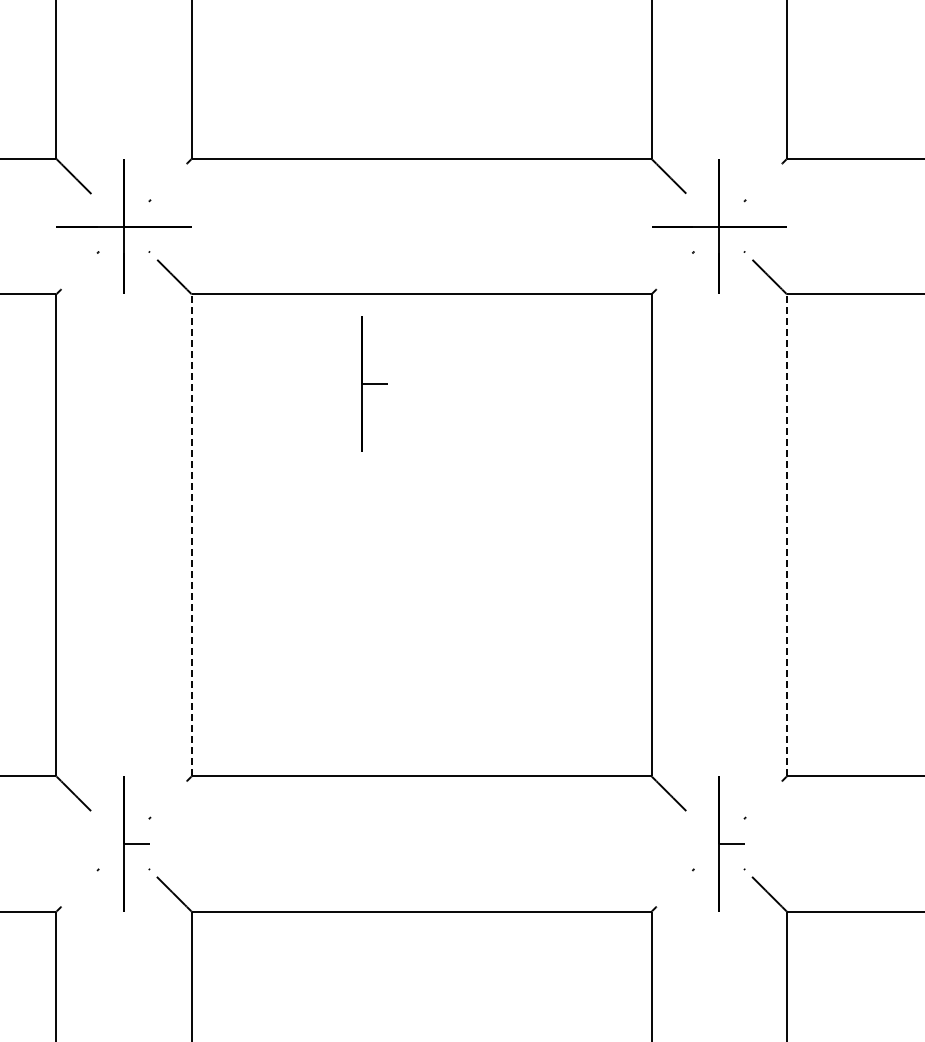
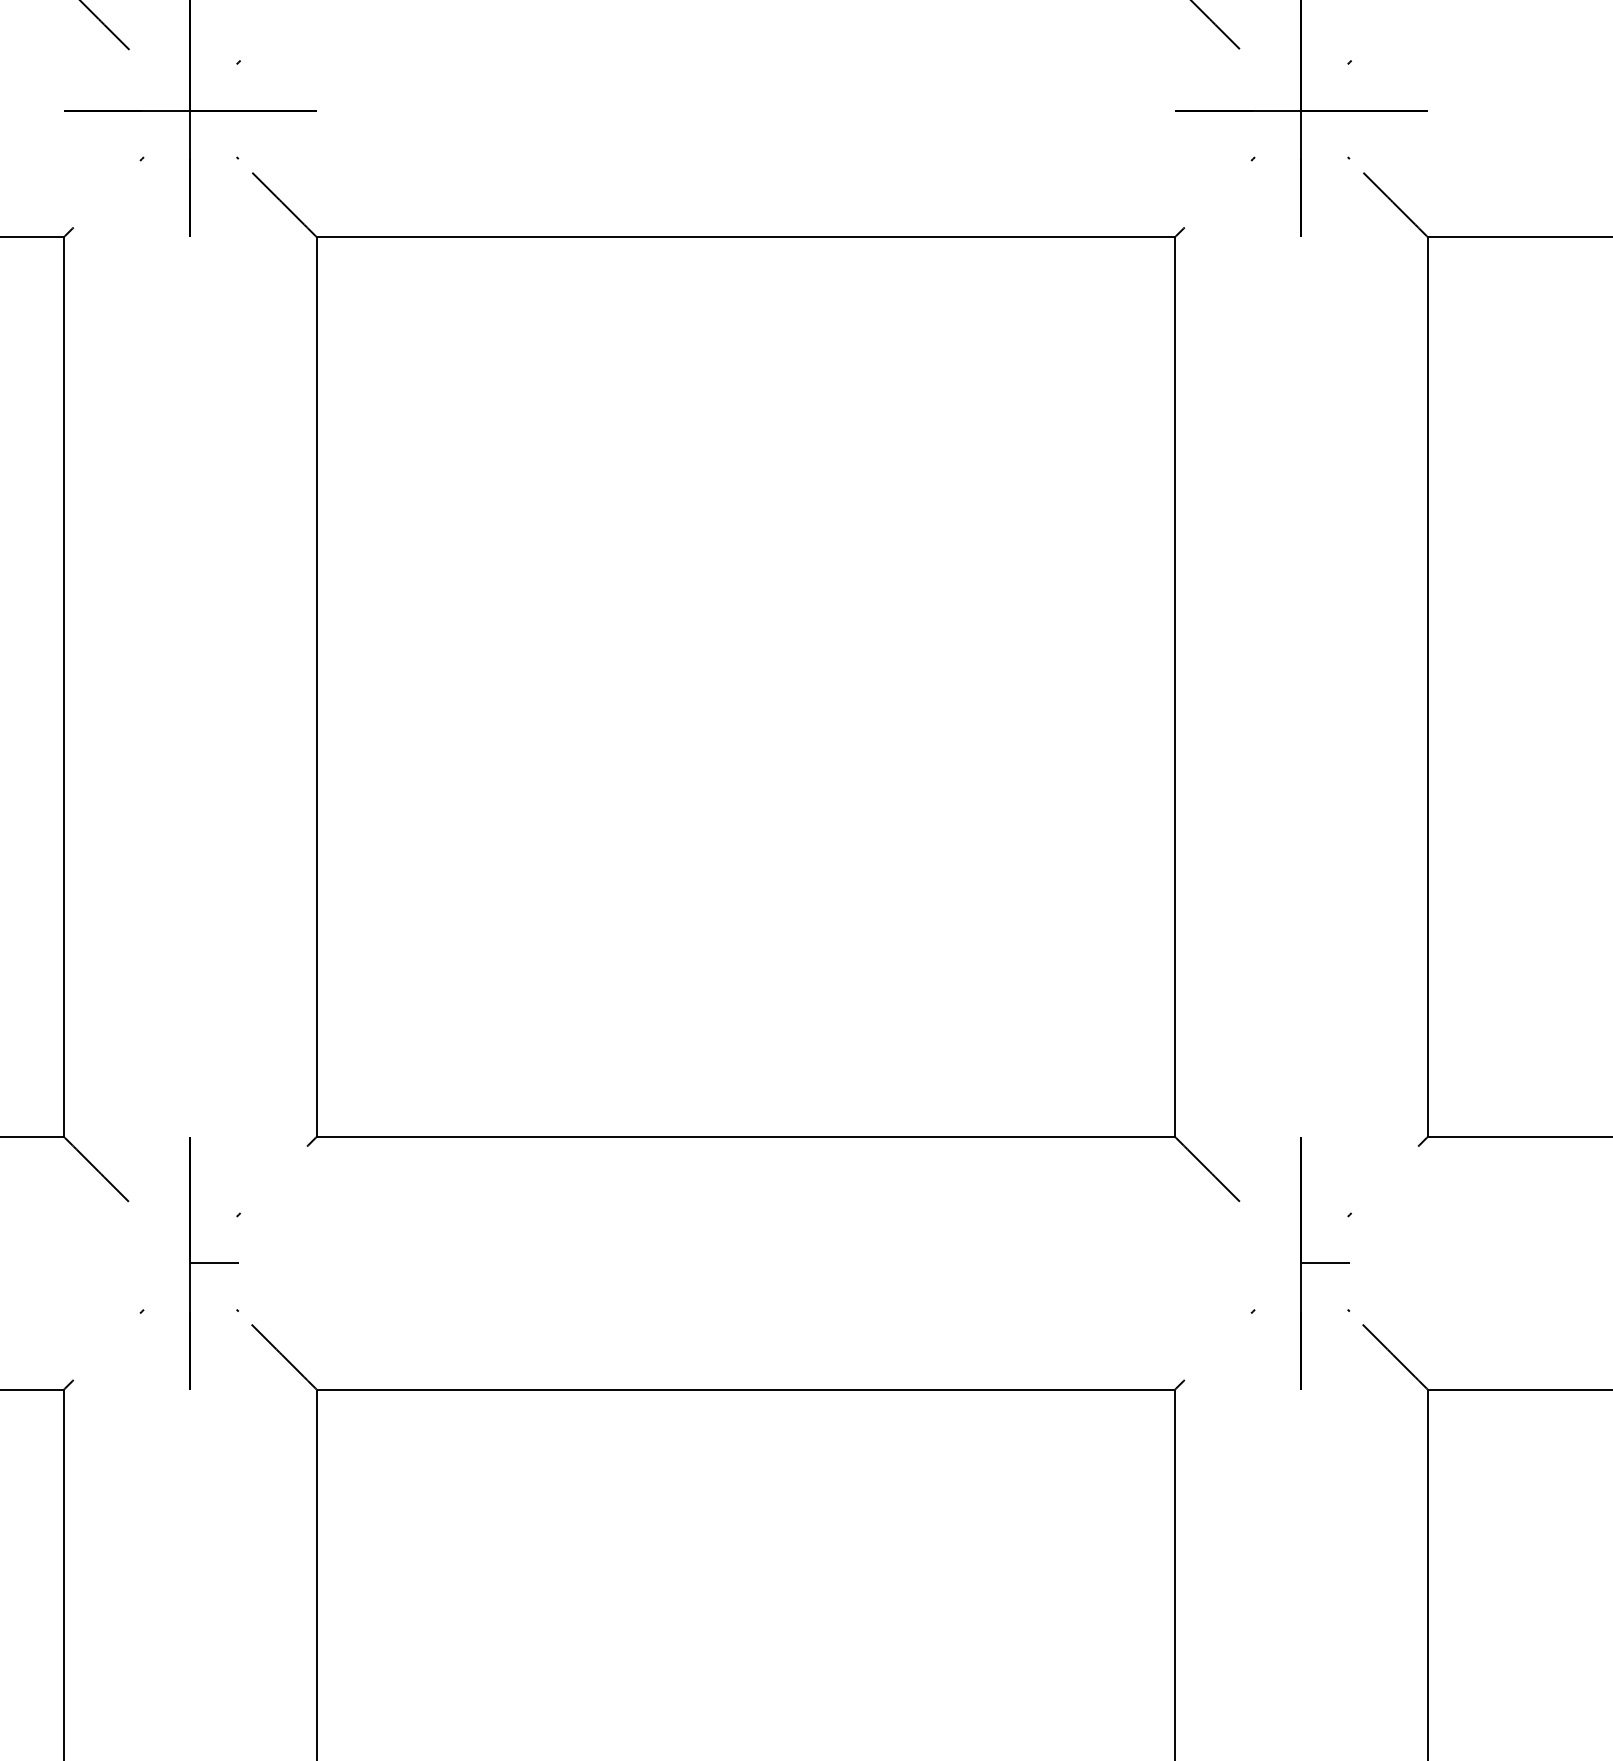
part: (374, 383) -> (657, 403), removed
line: (191, 534) -> (316, 685), dashed -> solid
line: (786, 534) -> (1426, 685), dashed -> solid

